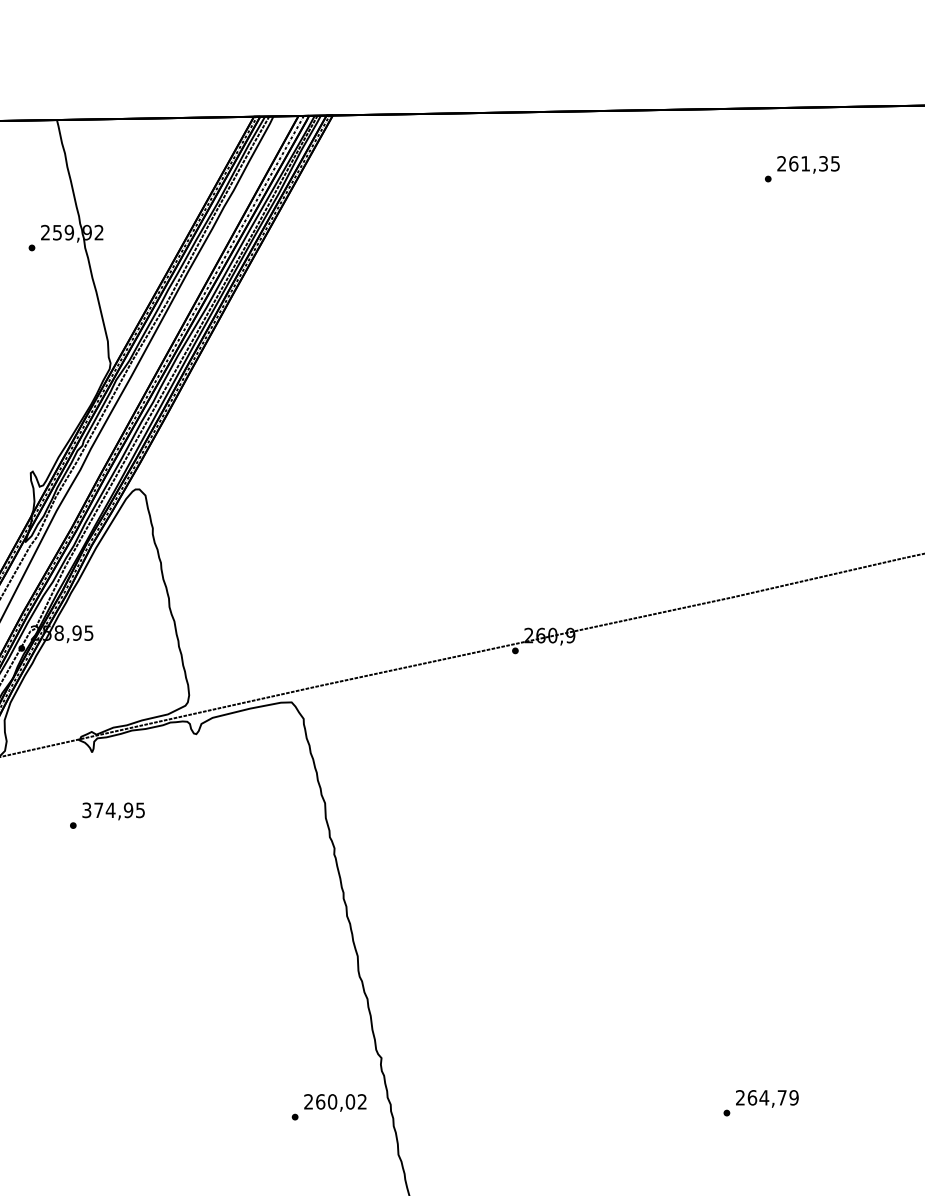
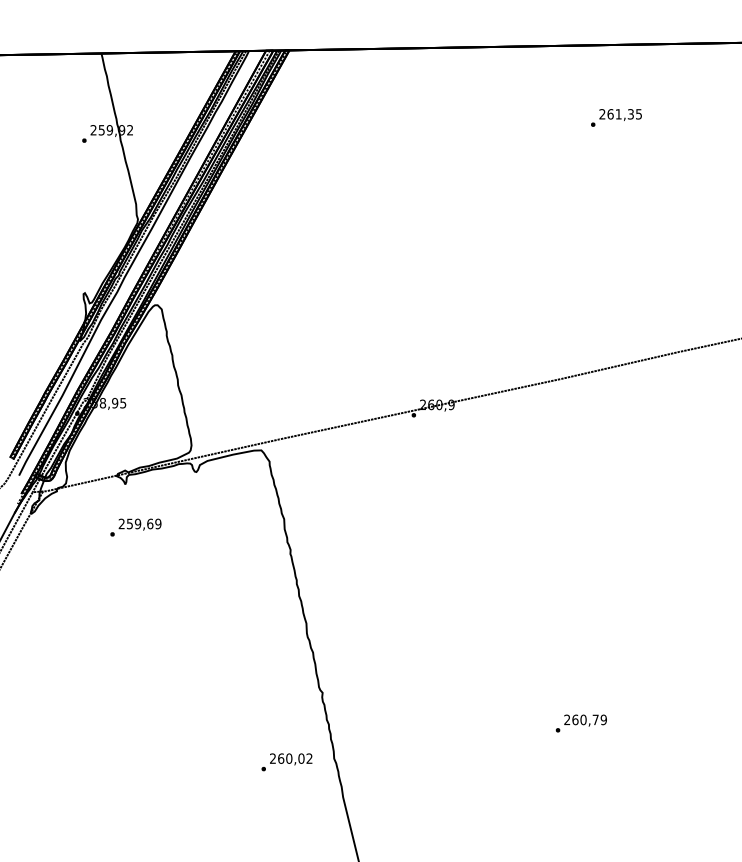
text: (802, 168) -> (616, 117), moved
text: (112, 809) -> (139, 523), 374,95 -> 259,69
text: (764, 1097) -> (583, 719), 264,79 -> 260,79
text: (328, 1107) -> (286, 762), moved

